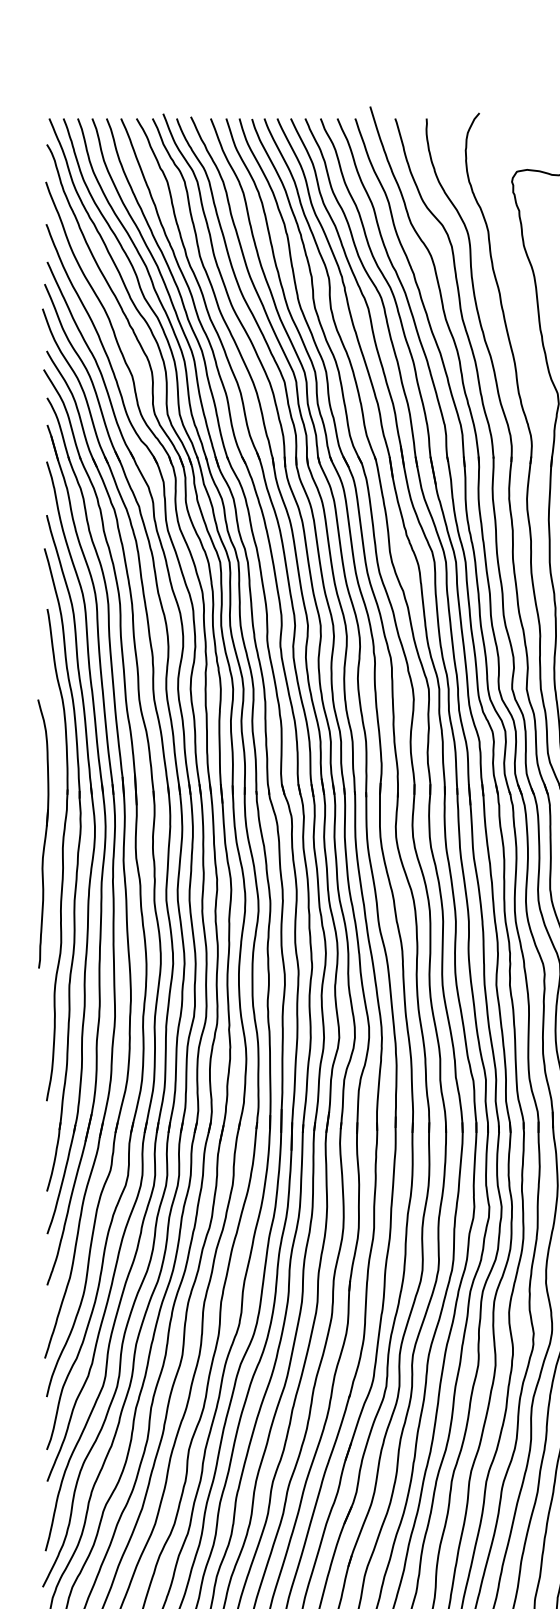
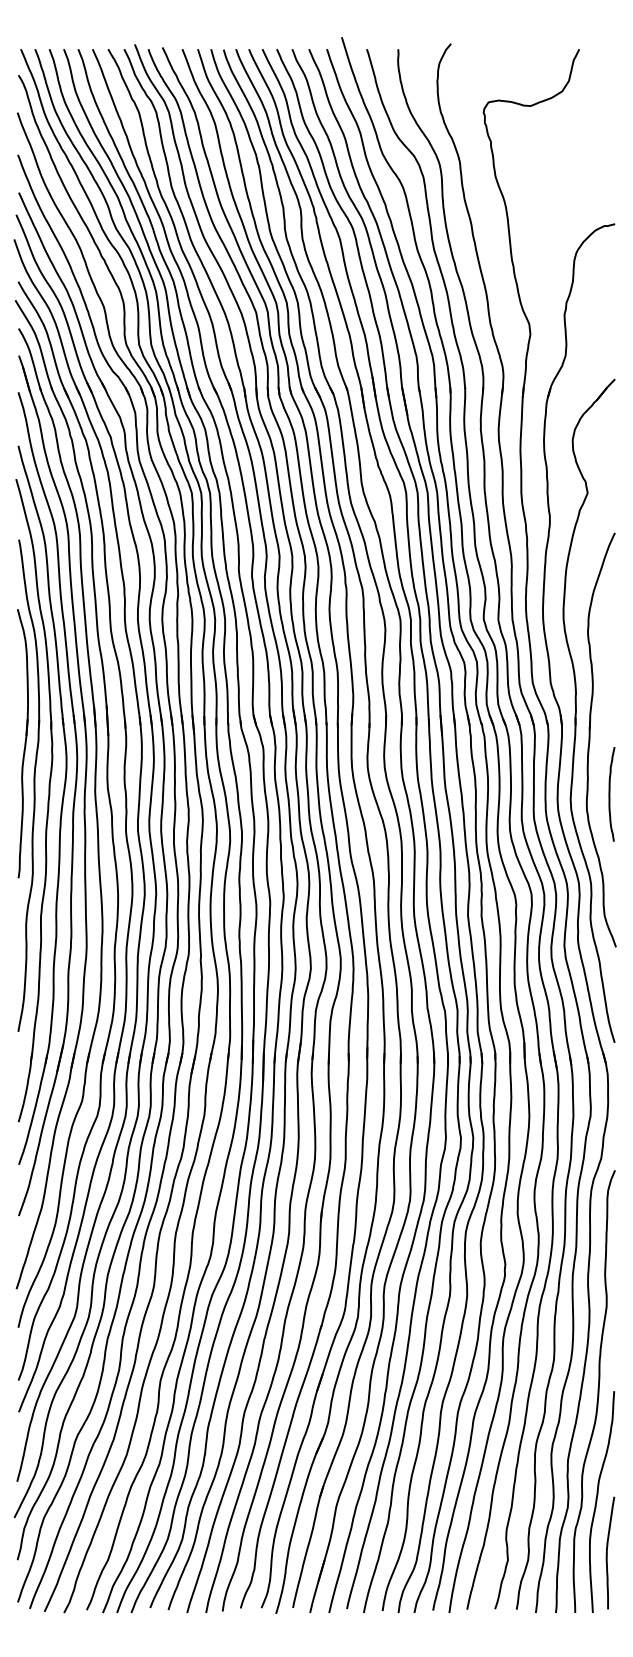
part: (42, 833) -> (22, 743), moved

